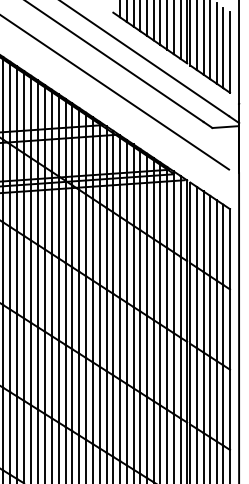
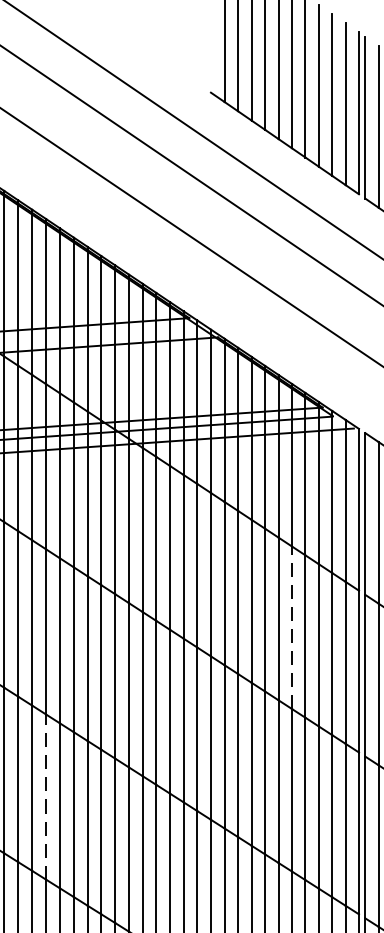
line: (153, 279) -> (291, 627), solid -> dashed
line: (31, 363) -> (46, 795), solid -> dashed

